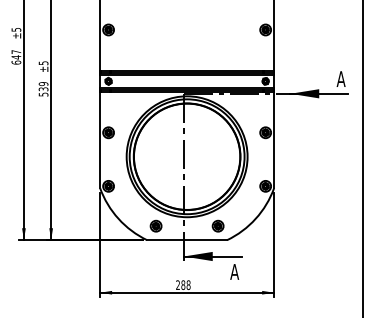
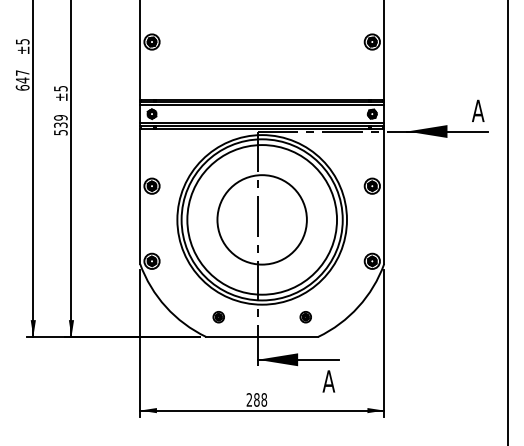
circle: (186, 156) -> (261, 219), size x0.6
part: (155, 225) -> (218, 316), size x0.7
part: (218, 225) -> (305, 316), size x0.7

